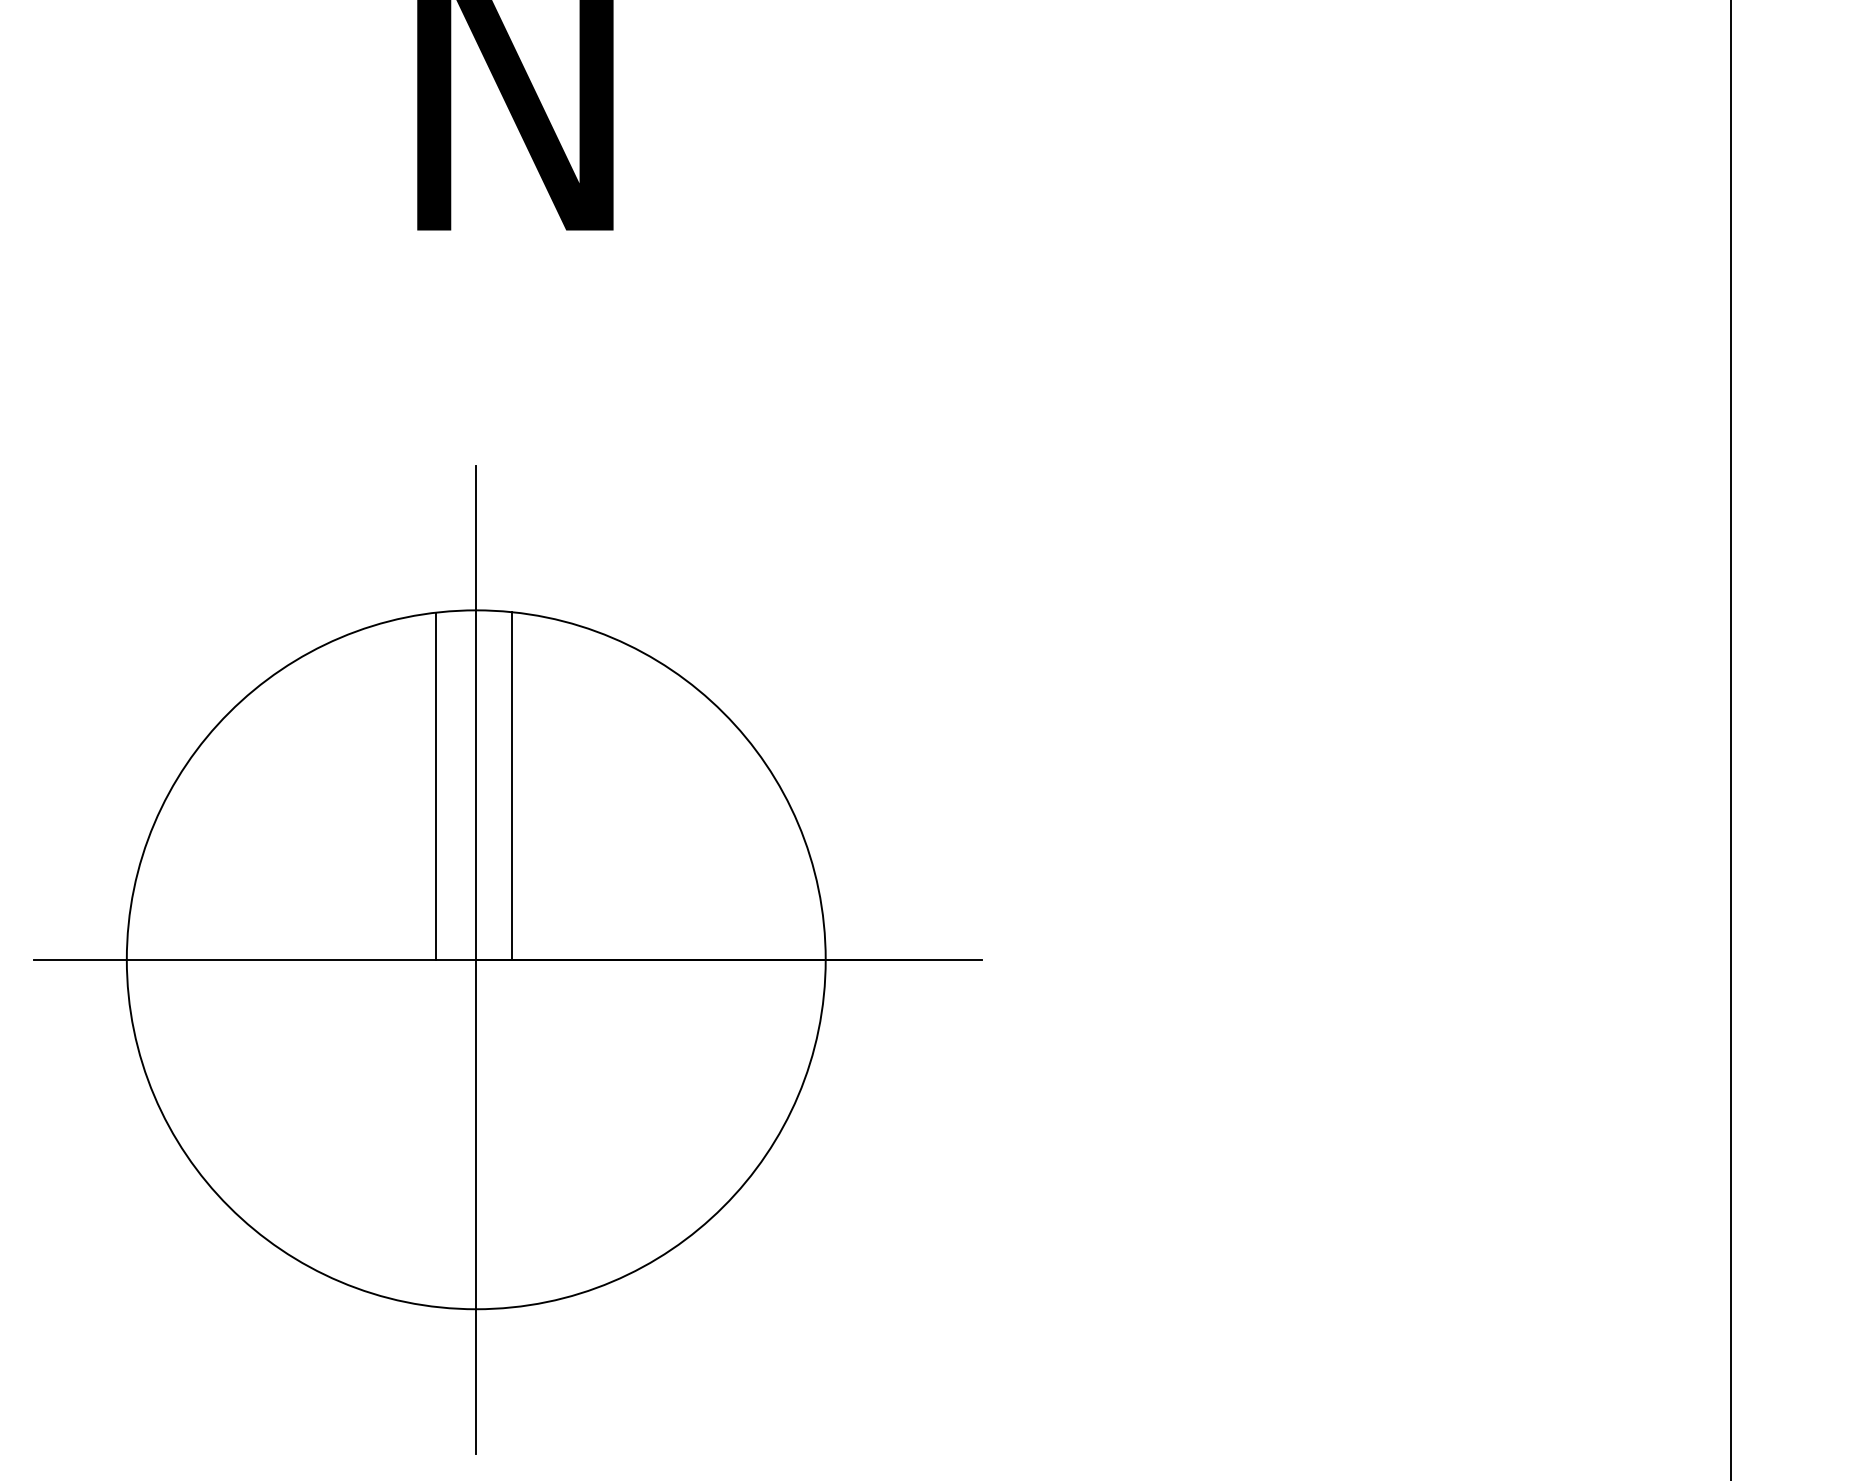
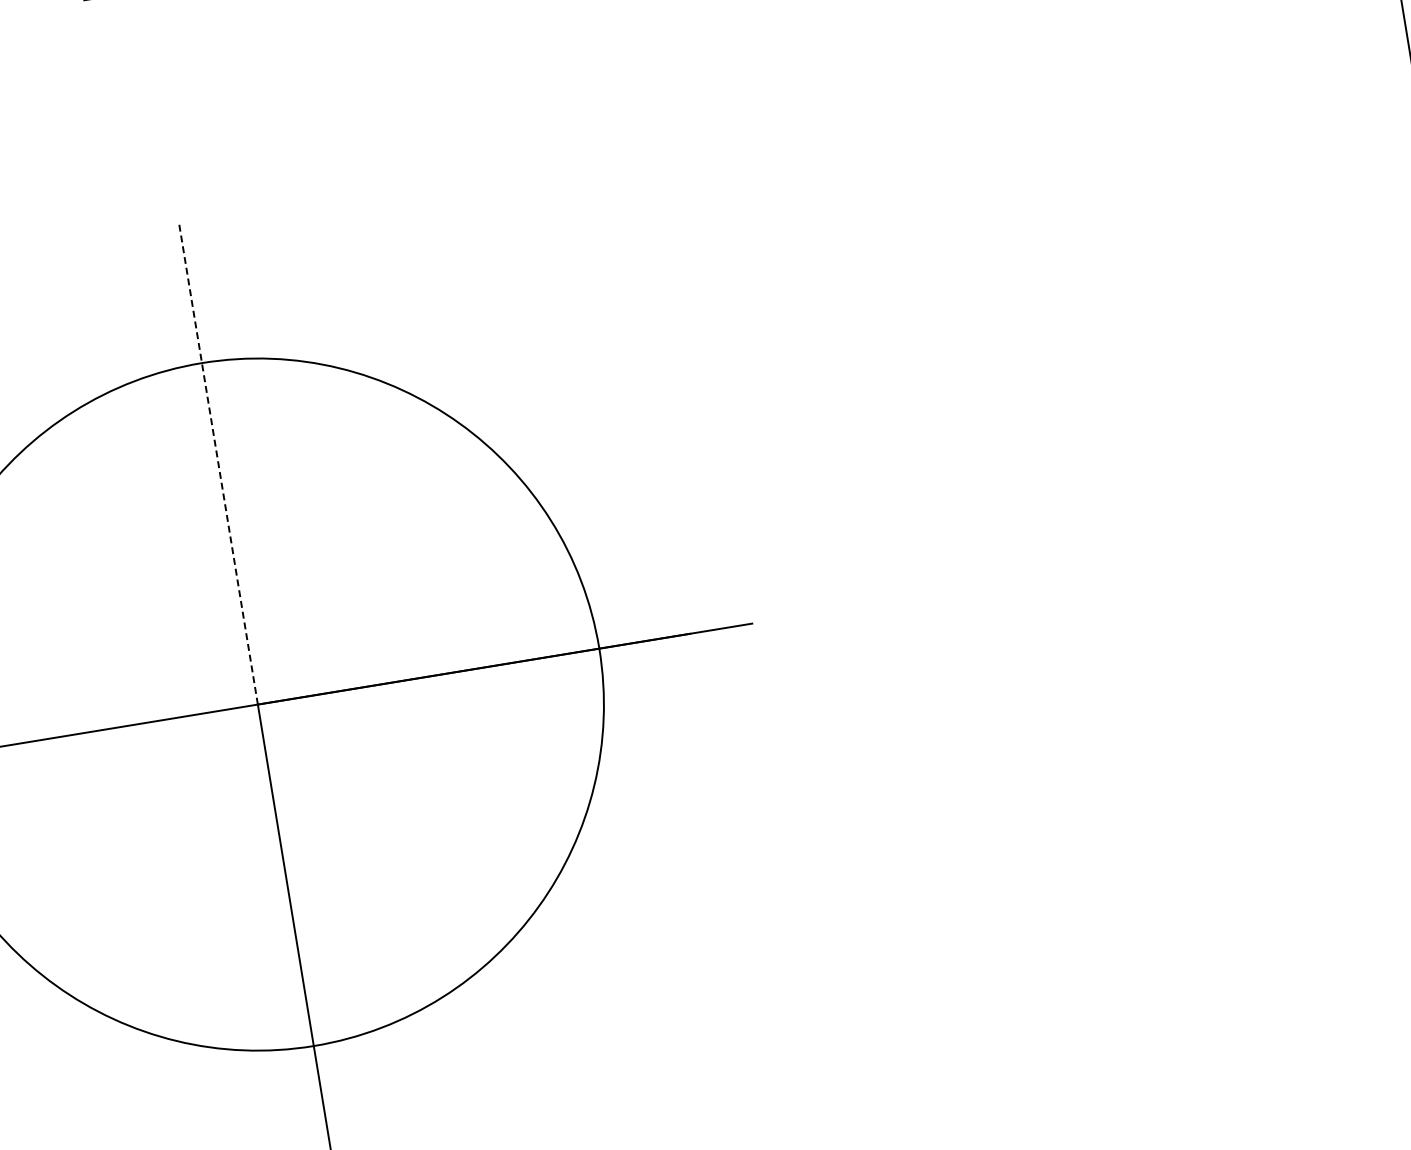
line: (476, 712) -> (218, 462), solid -> dashed
line: (436, 785) -> (191, 540), removed
line: (511, 785) -> (264, 528), removed

